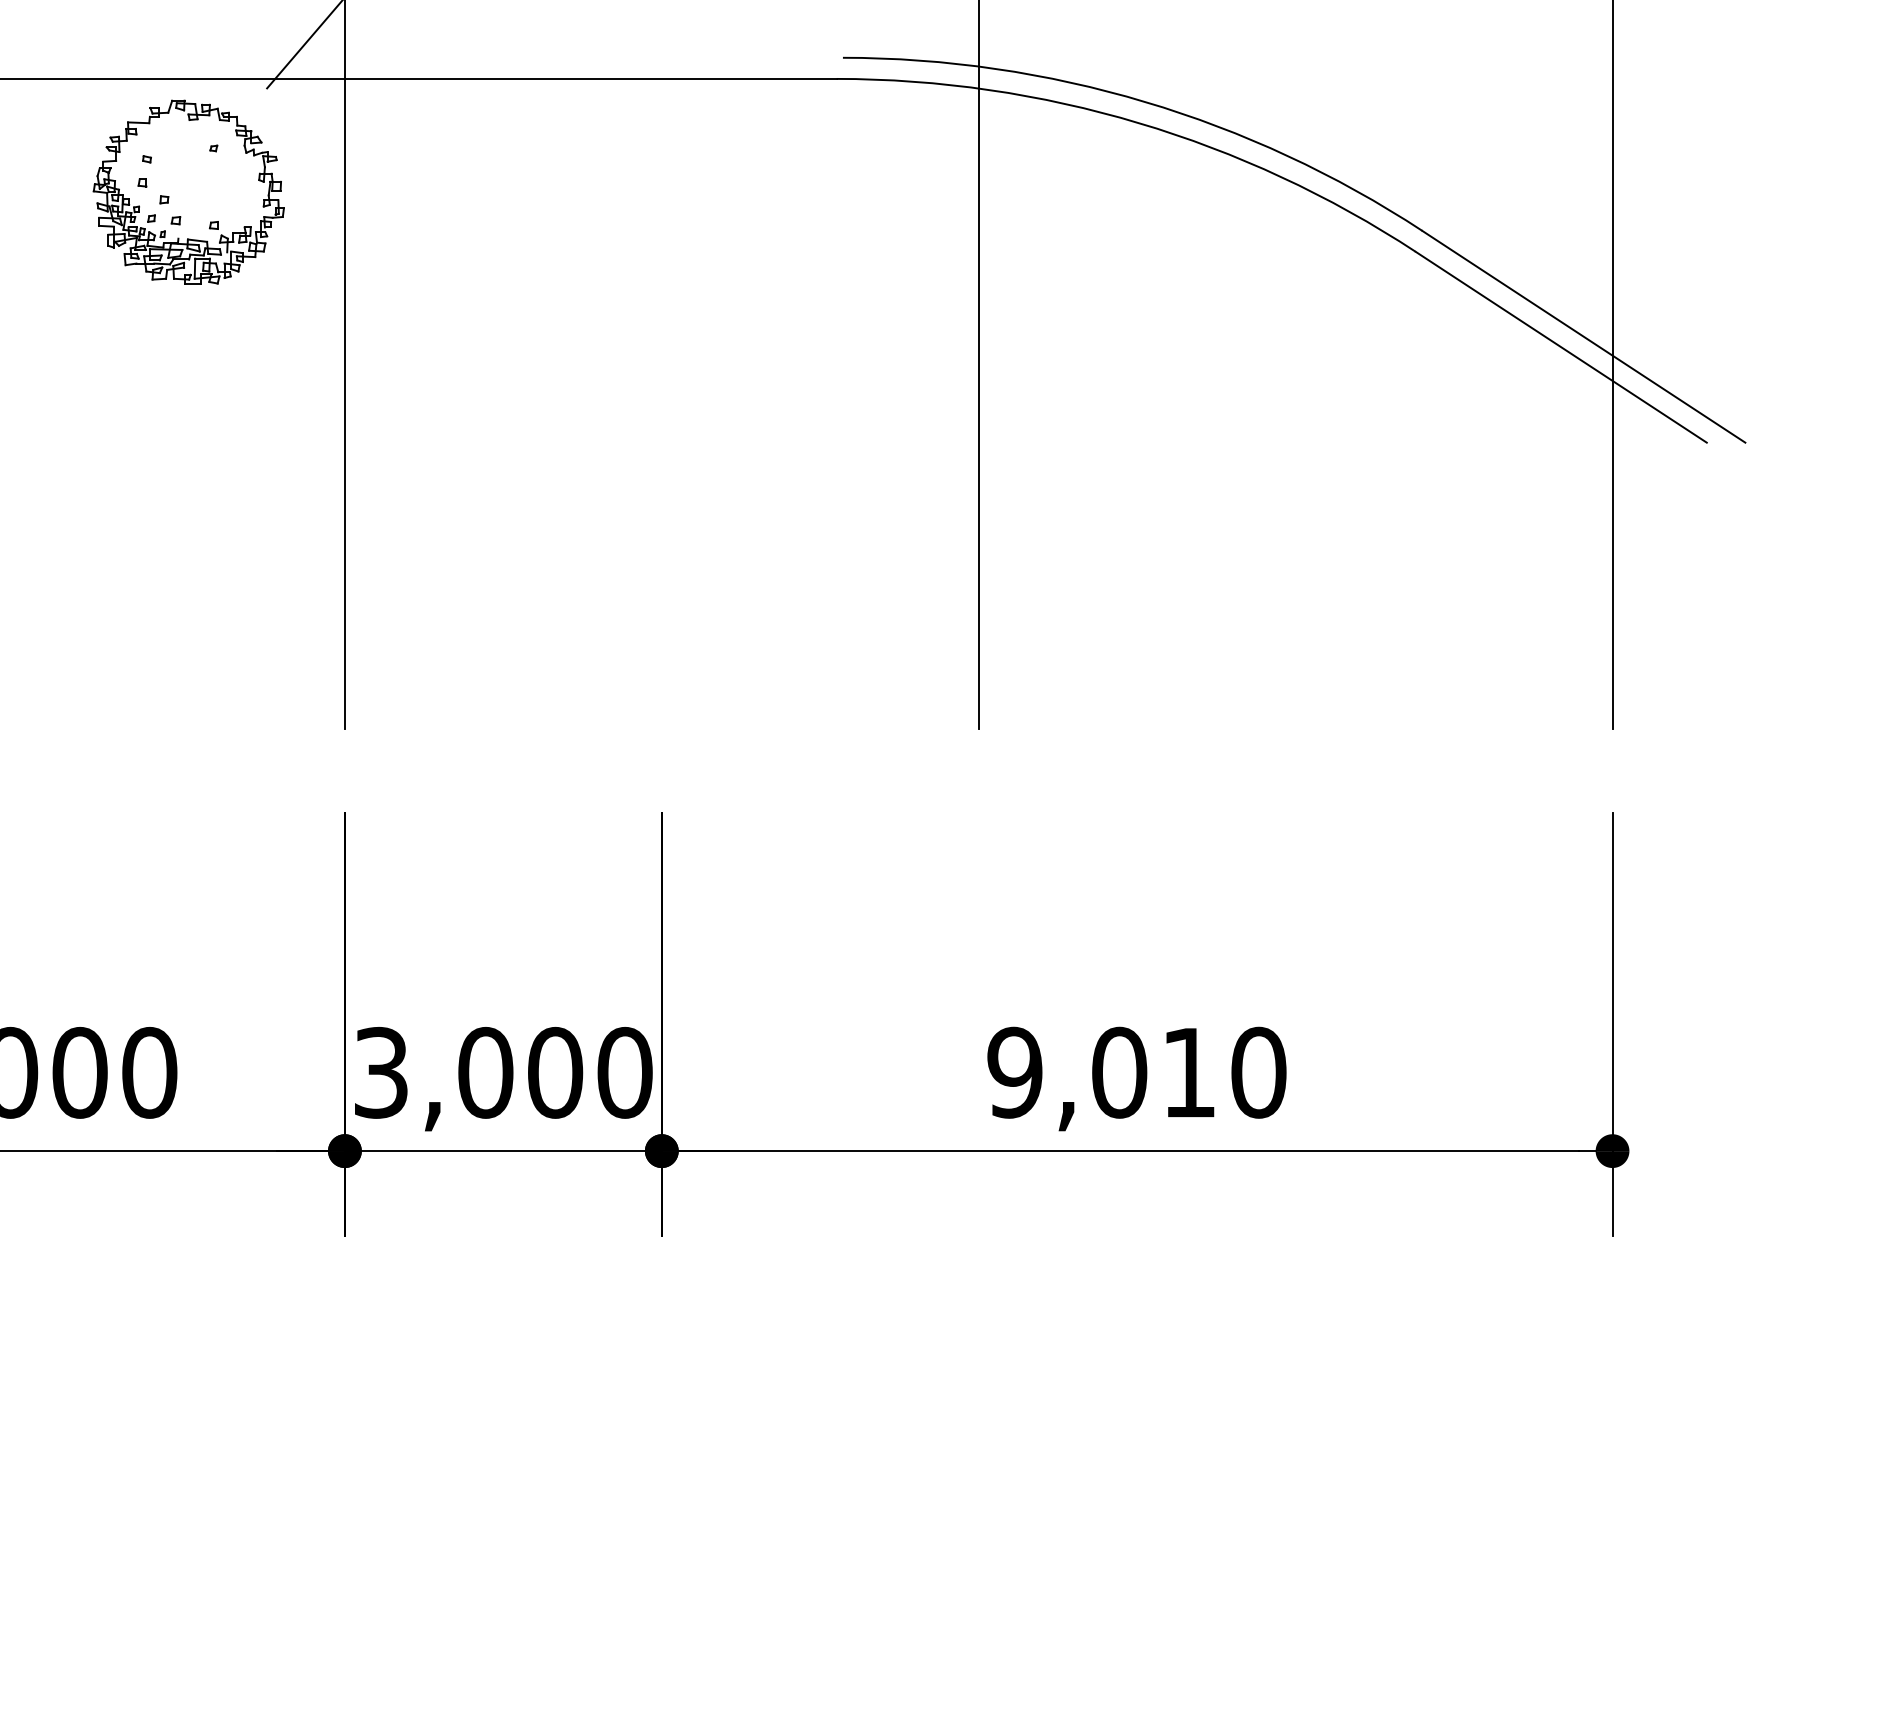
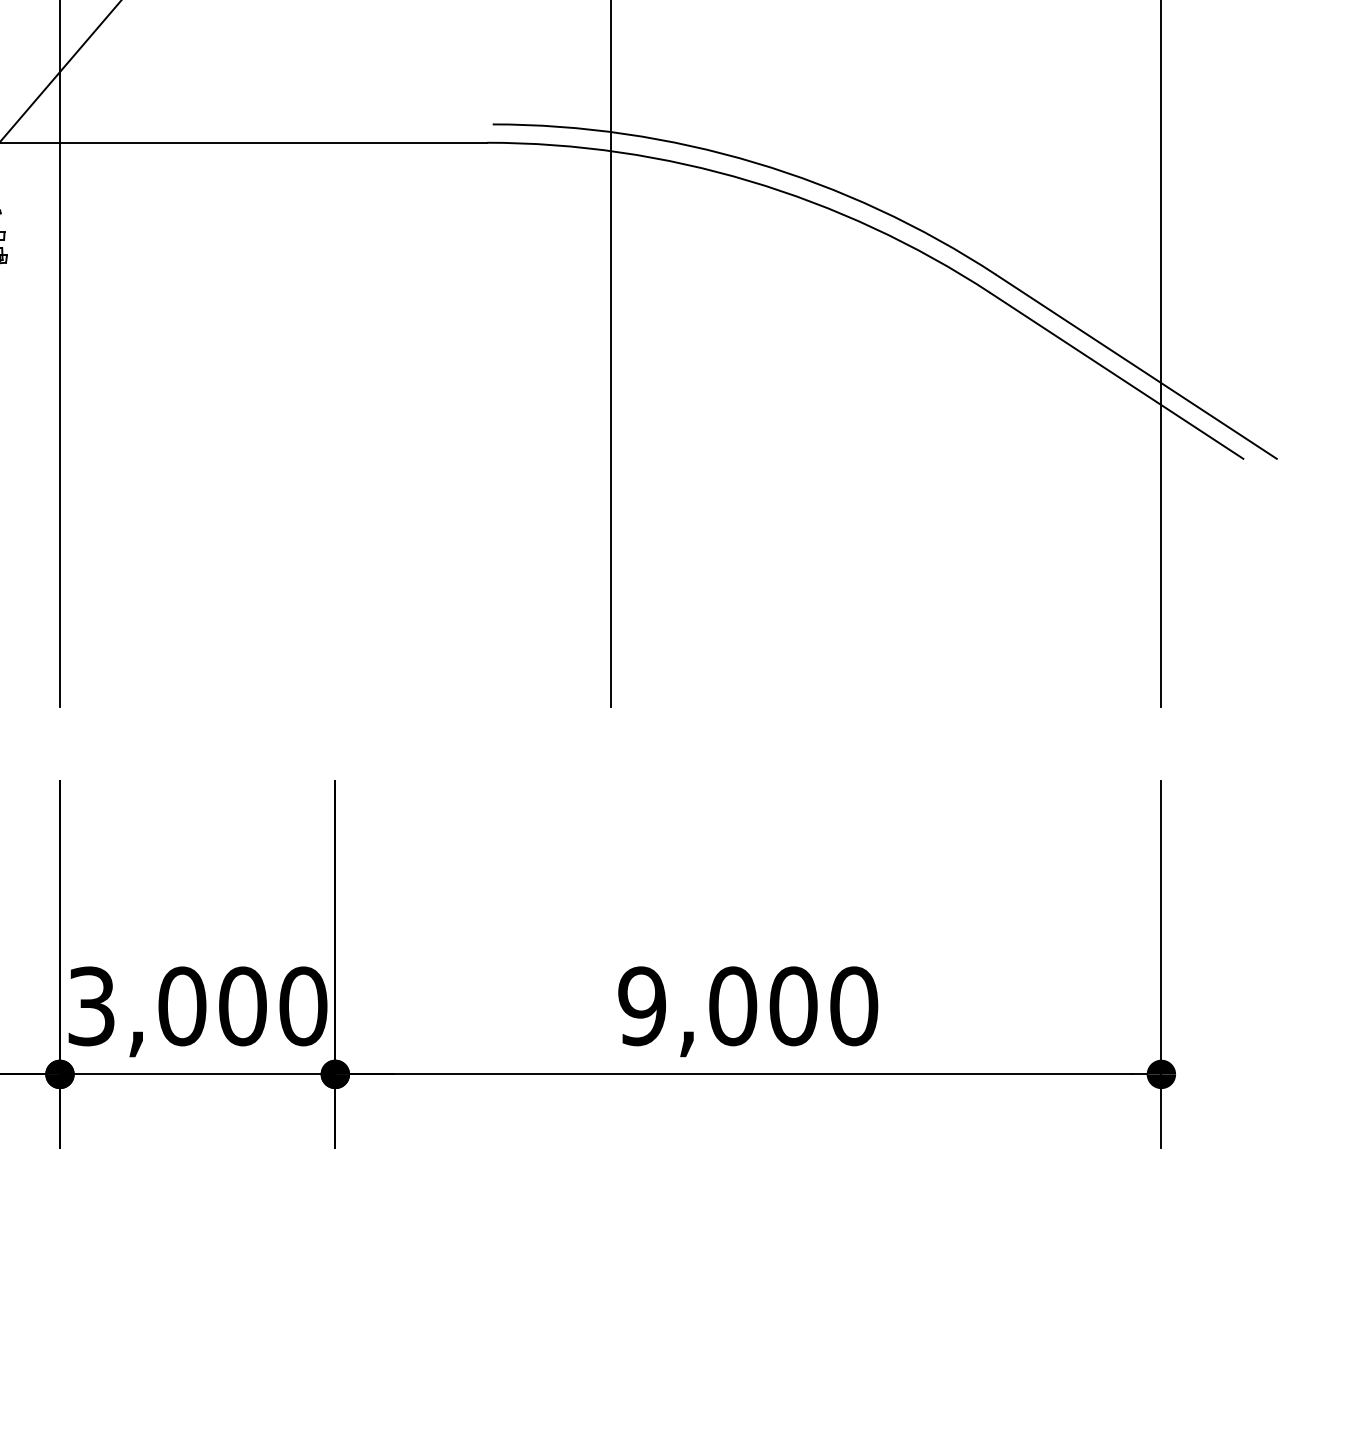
text: (1188, 1072) -> (792, 1006), 9,010 -> 9,000

